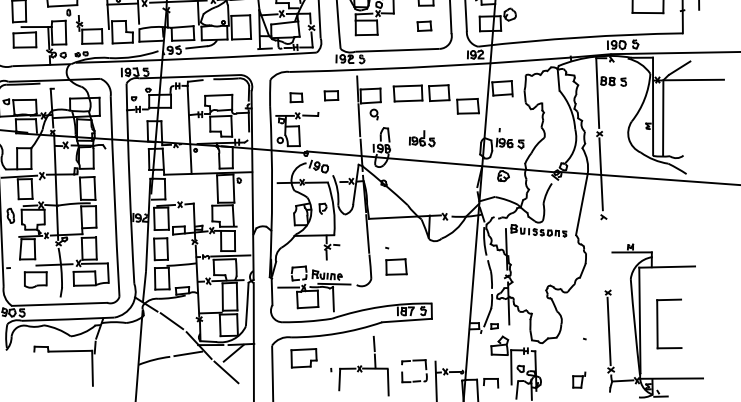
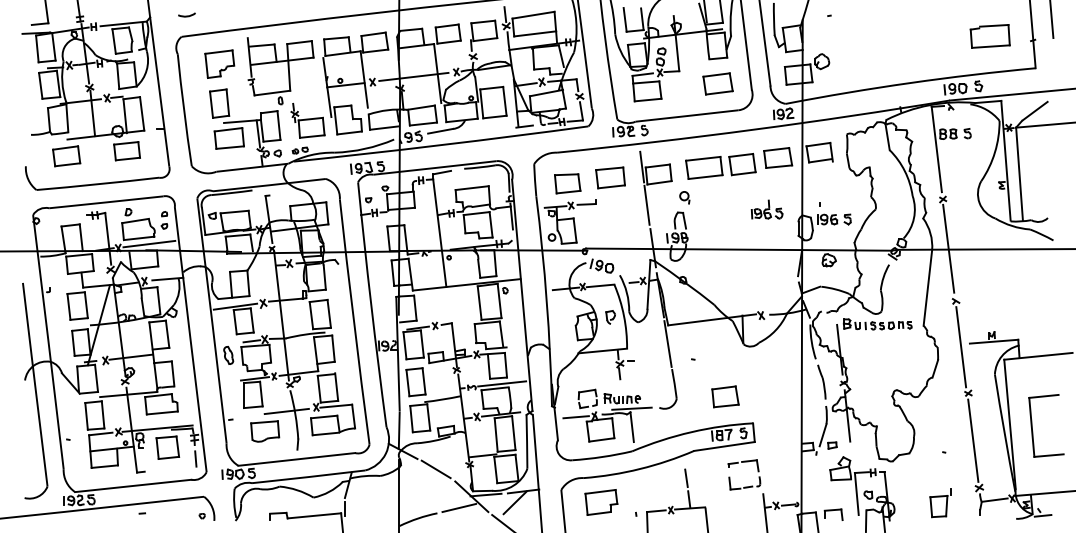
part: (424, 25) -> (717, 83), size x1.67
part: (331, 95) -> (610, 177), size x1.67
part: (296, 97) -> (567, 183), size x1.67
part: (468, 105) -> (778, 157), moved
part: (374, 114) -> (684, 197), moved
part: (421, 138) -> (766, 209), moved
line: (605, 255) -> (961, 347), added
part: (396, 266) -> (725, 396), moved
part: (415, 361) -> (744, 462), moved
part: (578, 380) -> (940, 503), size x1.43

